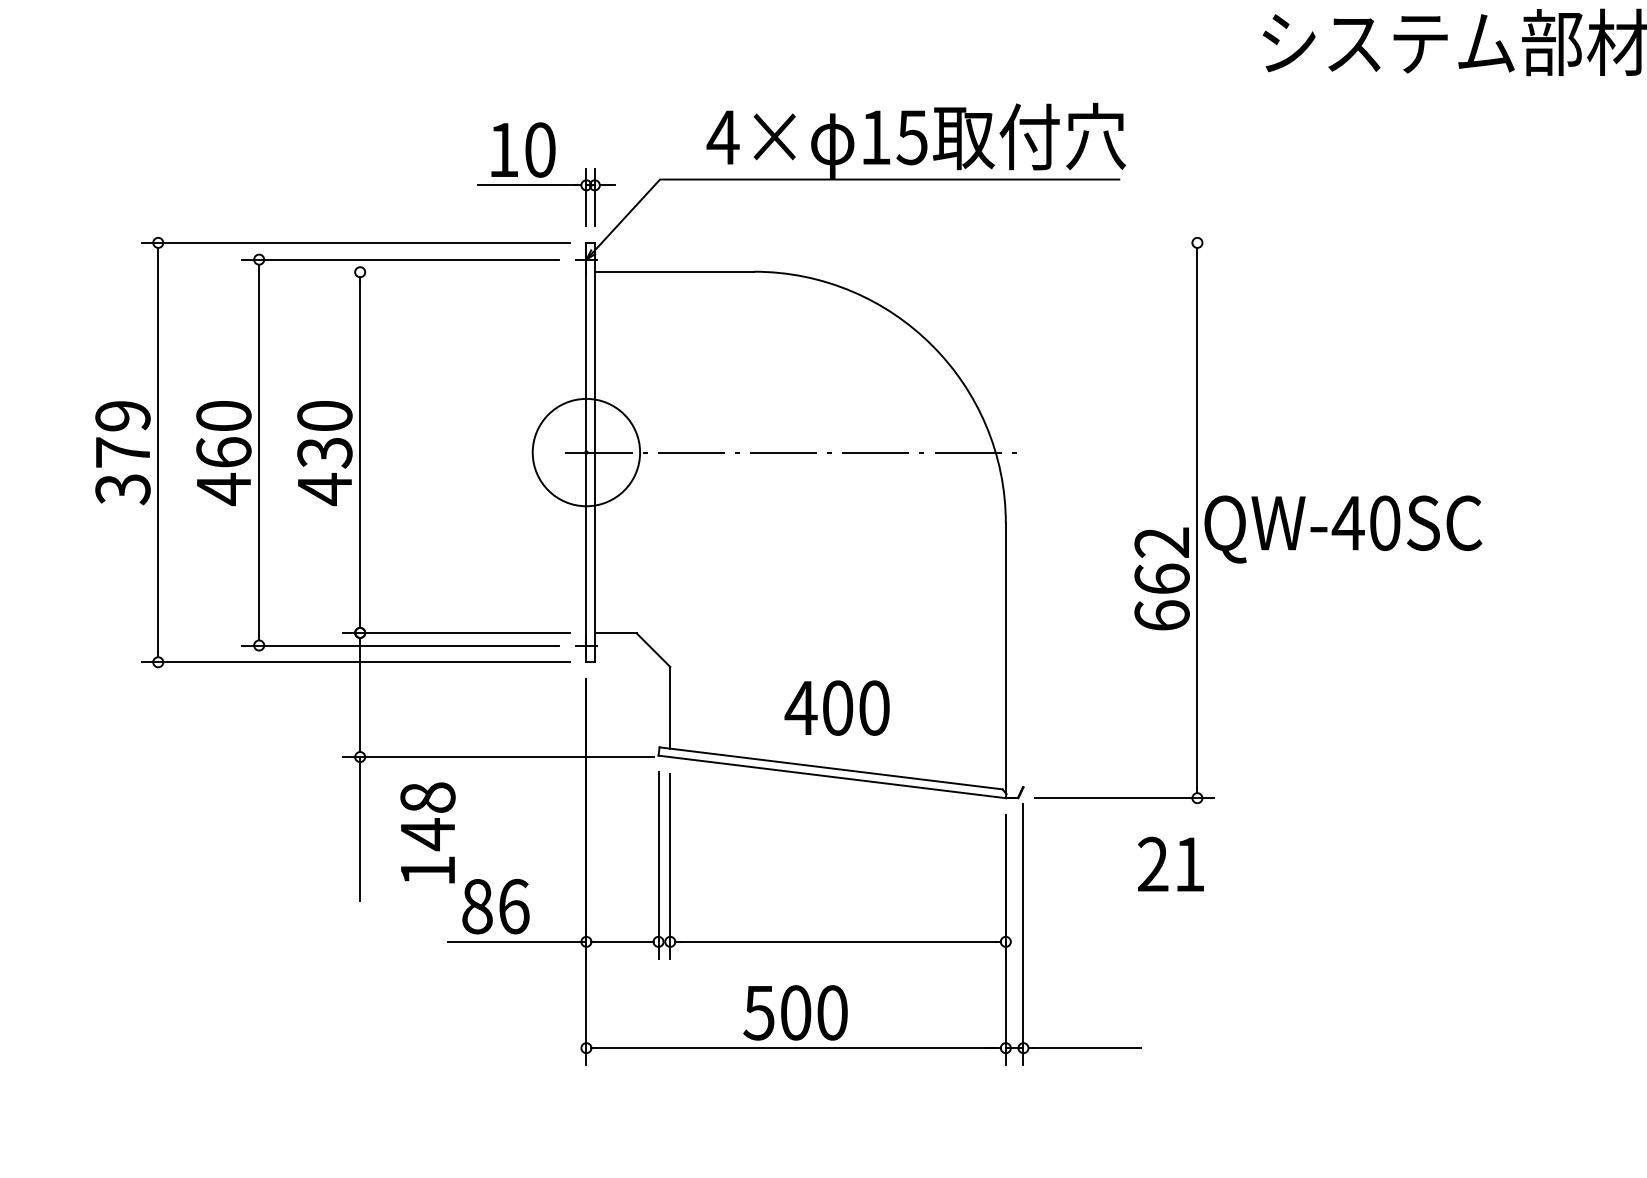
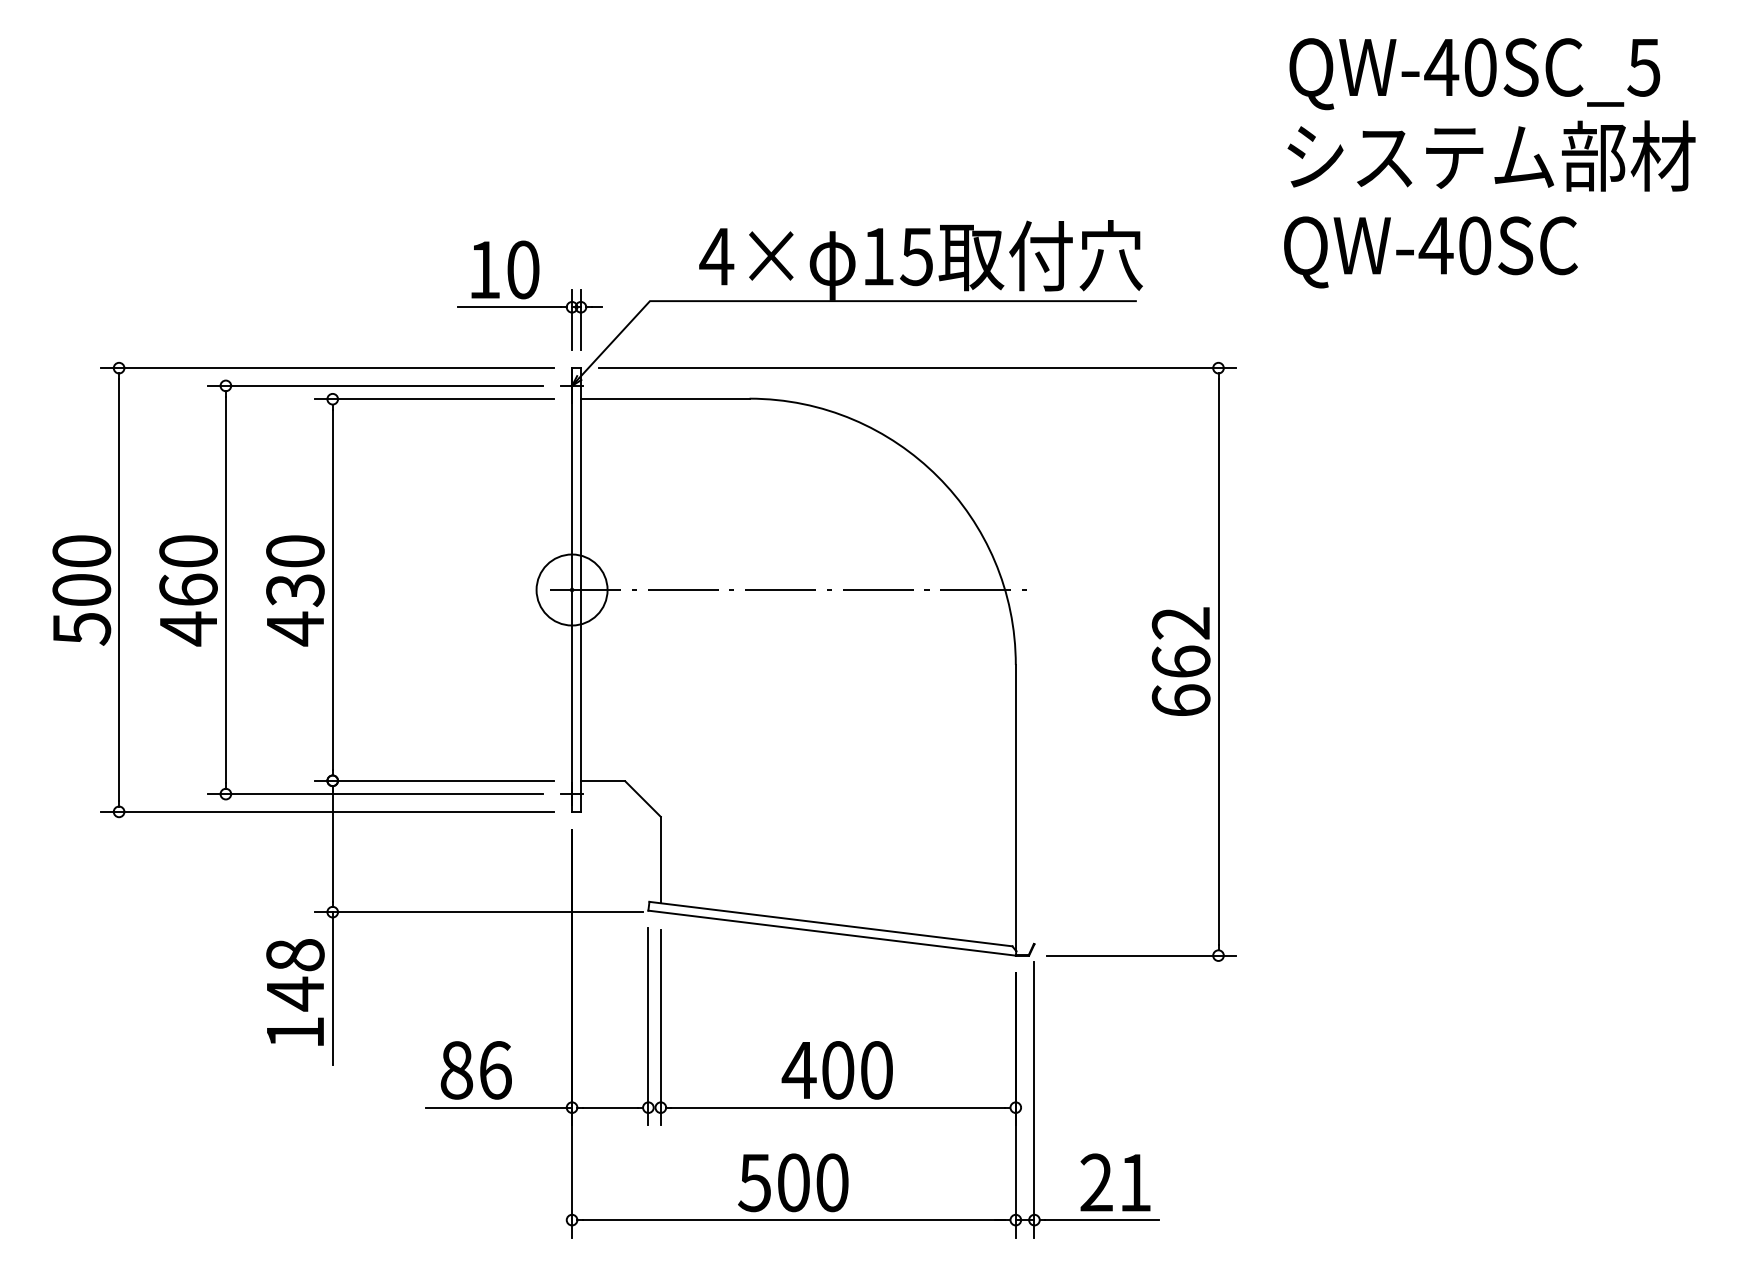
line: (912, 243) -> (917, 368), added
line: (456, 272) -> (434, 399), added
circle: (585, 452) -> (571, 589), size x0.62
text: (122, 453) -> (81, 590), 379 -> 500
text: (1342, 529) -> (1430, 252), moved
text: (1161, 578) -> (1180, 661), moved
text: (836, 708) -> (836, 1070), moved
text: (428, 833) -> (295, 992), moved
text: (1170, 864) -> (1115, 1182), moved

